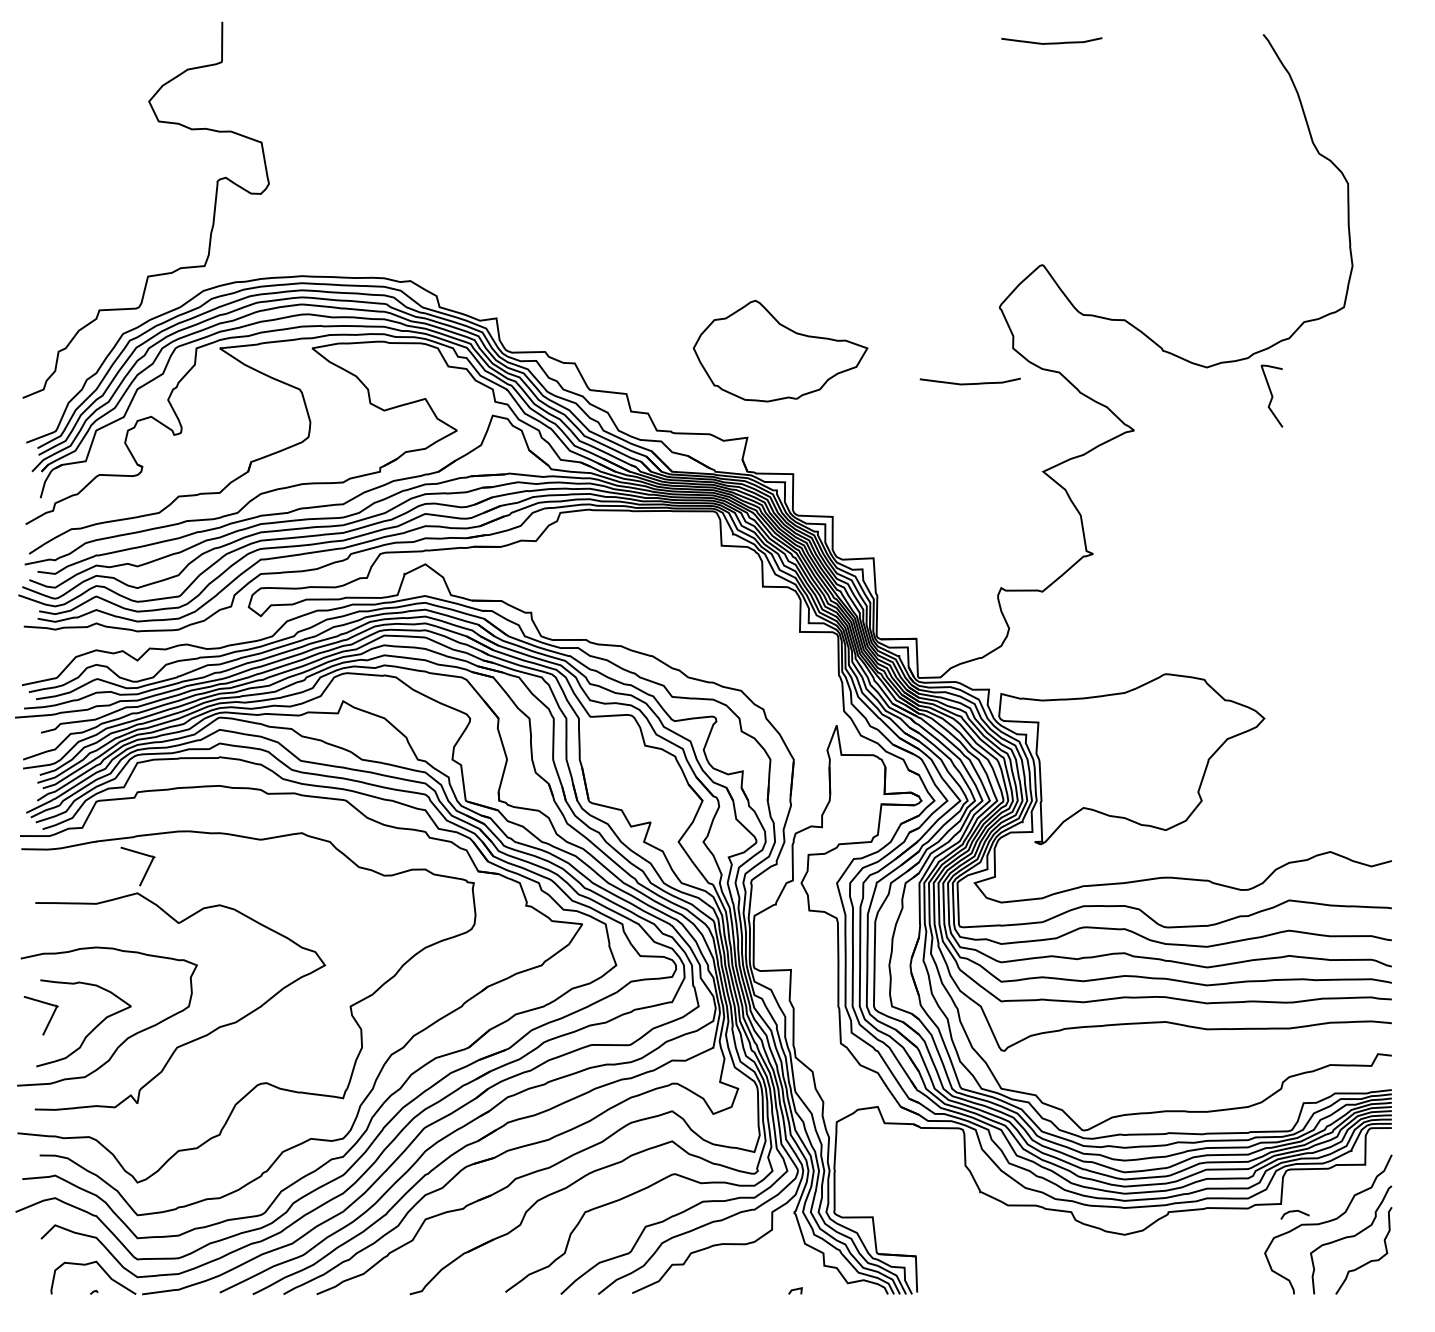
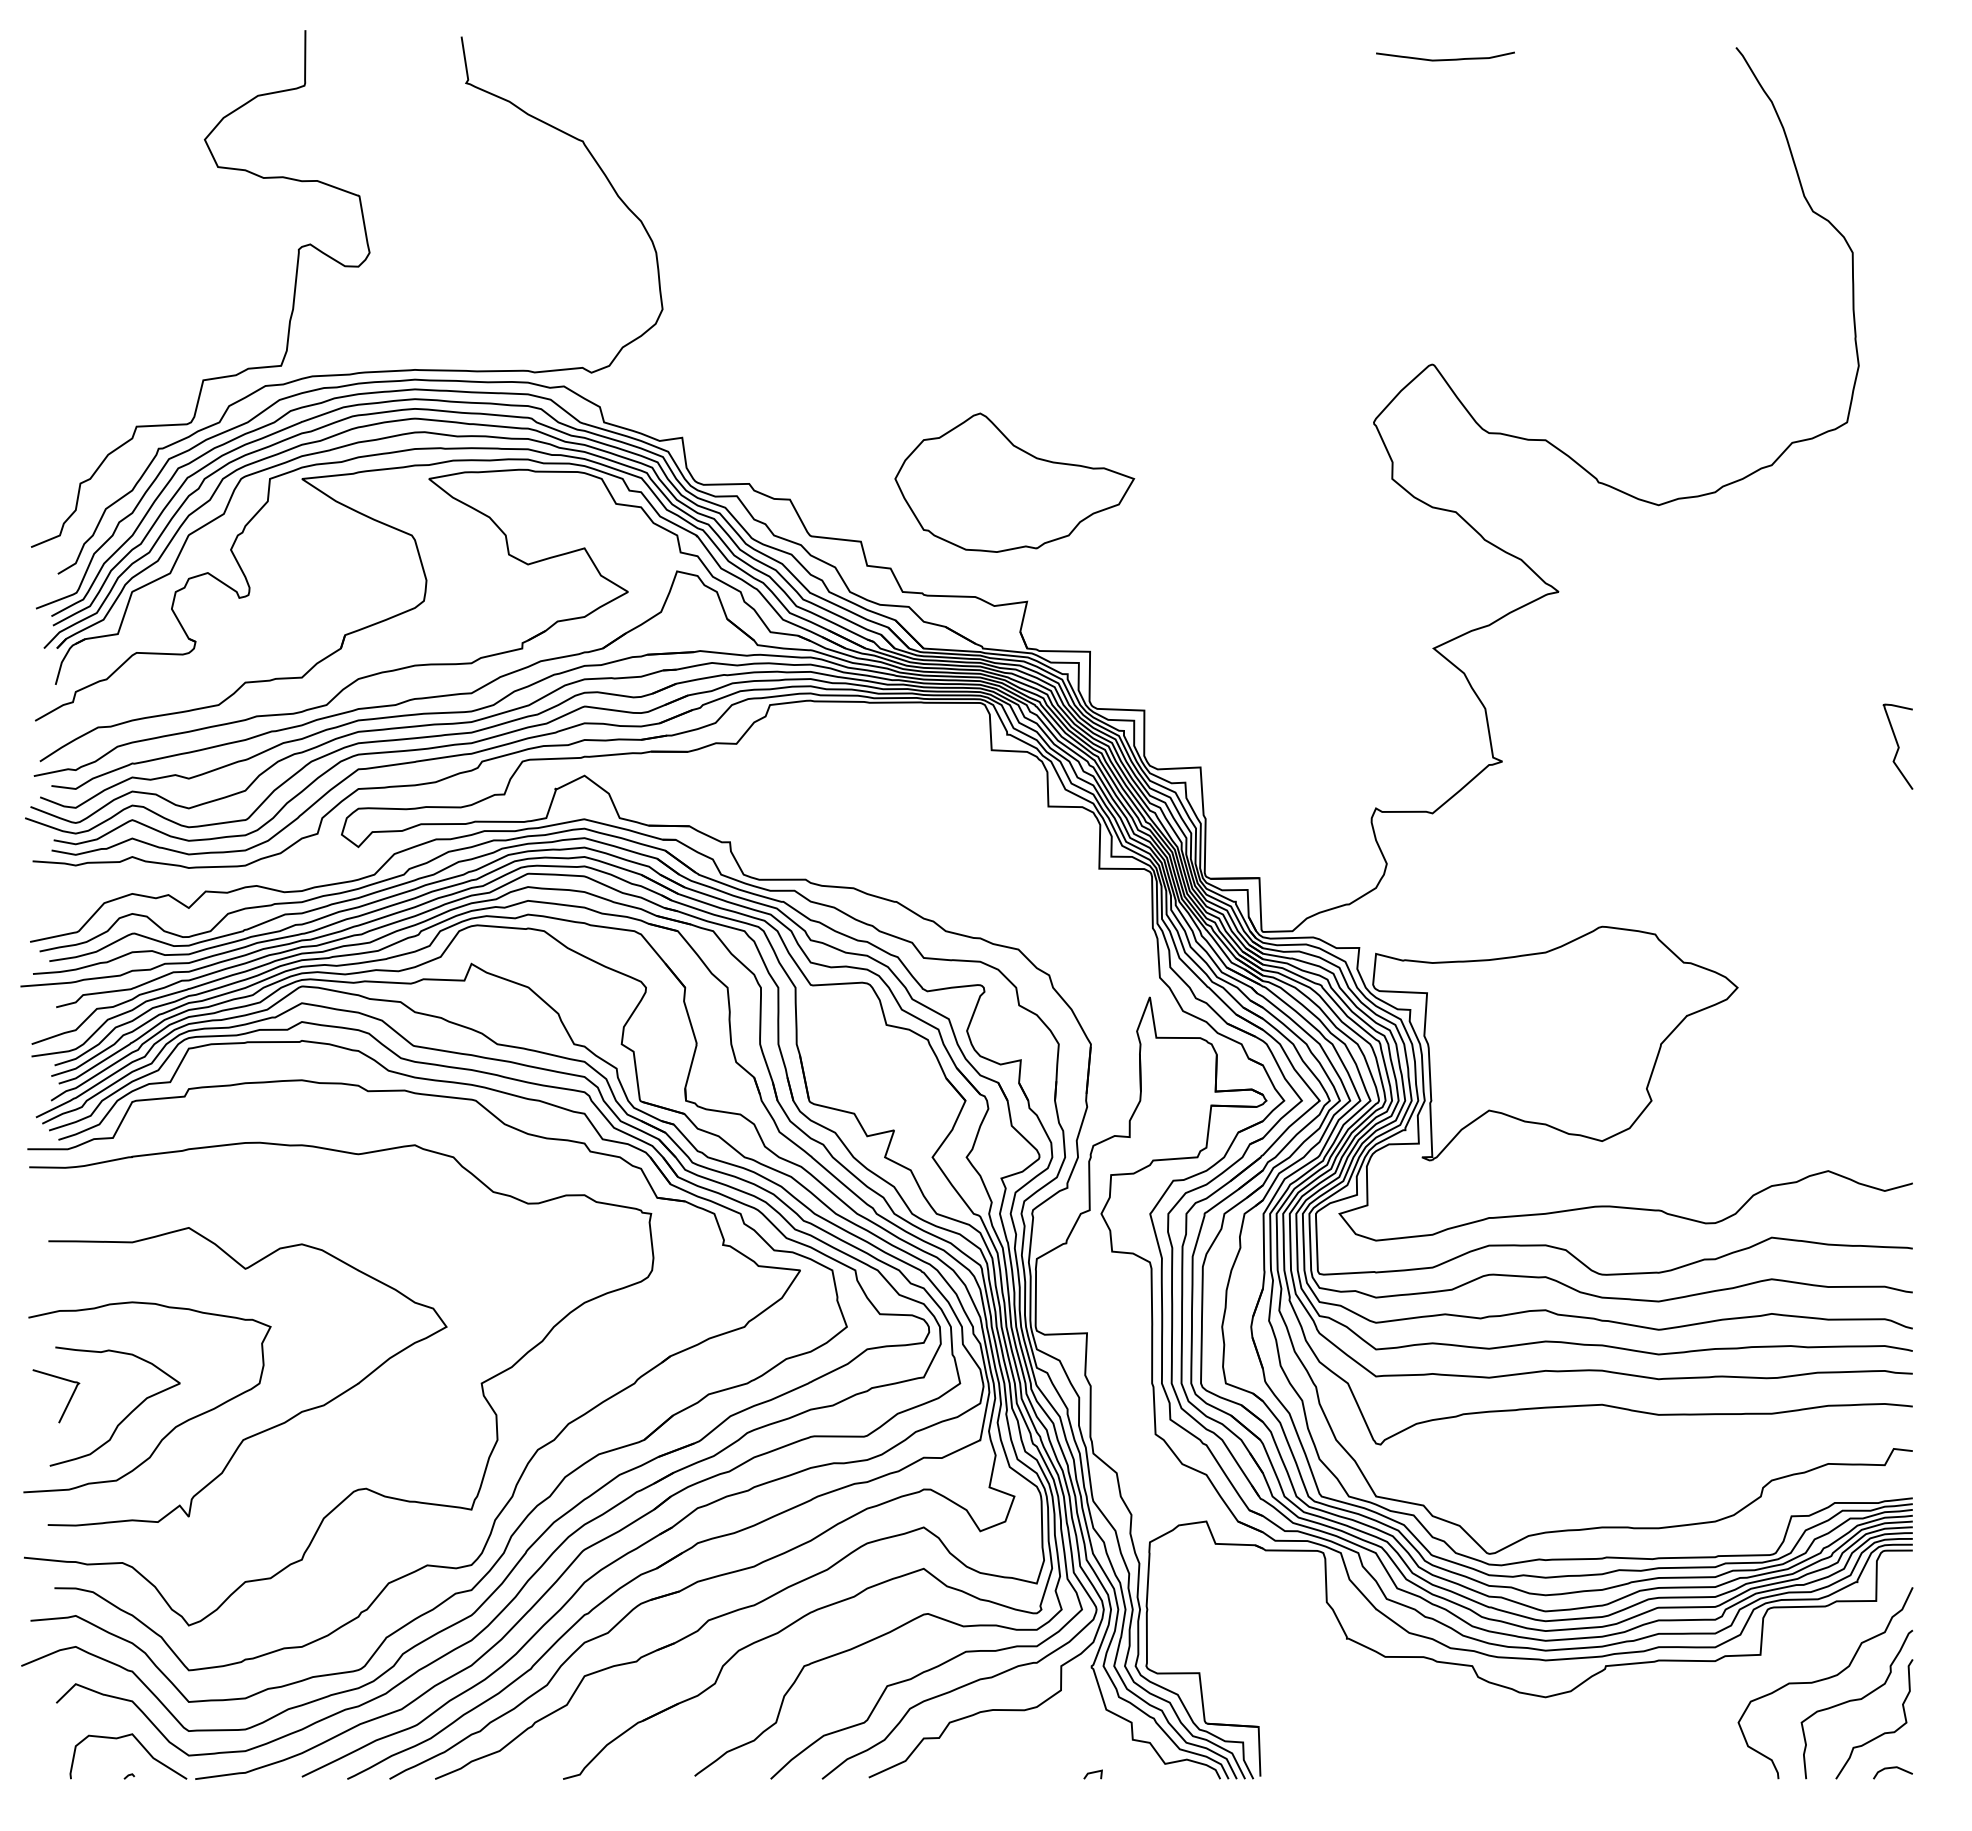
curve: (263, 270) -> (361, 371), added
part: (780, 350) -> (1014, 482), moved
curve: (970, 383) -> (1333, 527), removed
curve: (1271, 396) -> (1897, 746), moved
curve: (146, 870) -> (201, 1196), removed
line: (1294, 1211) -> (1892, 1768), moved

